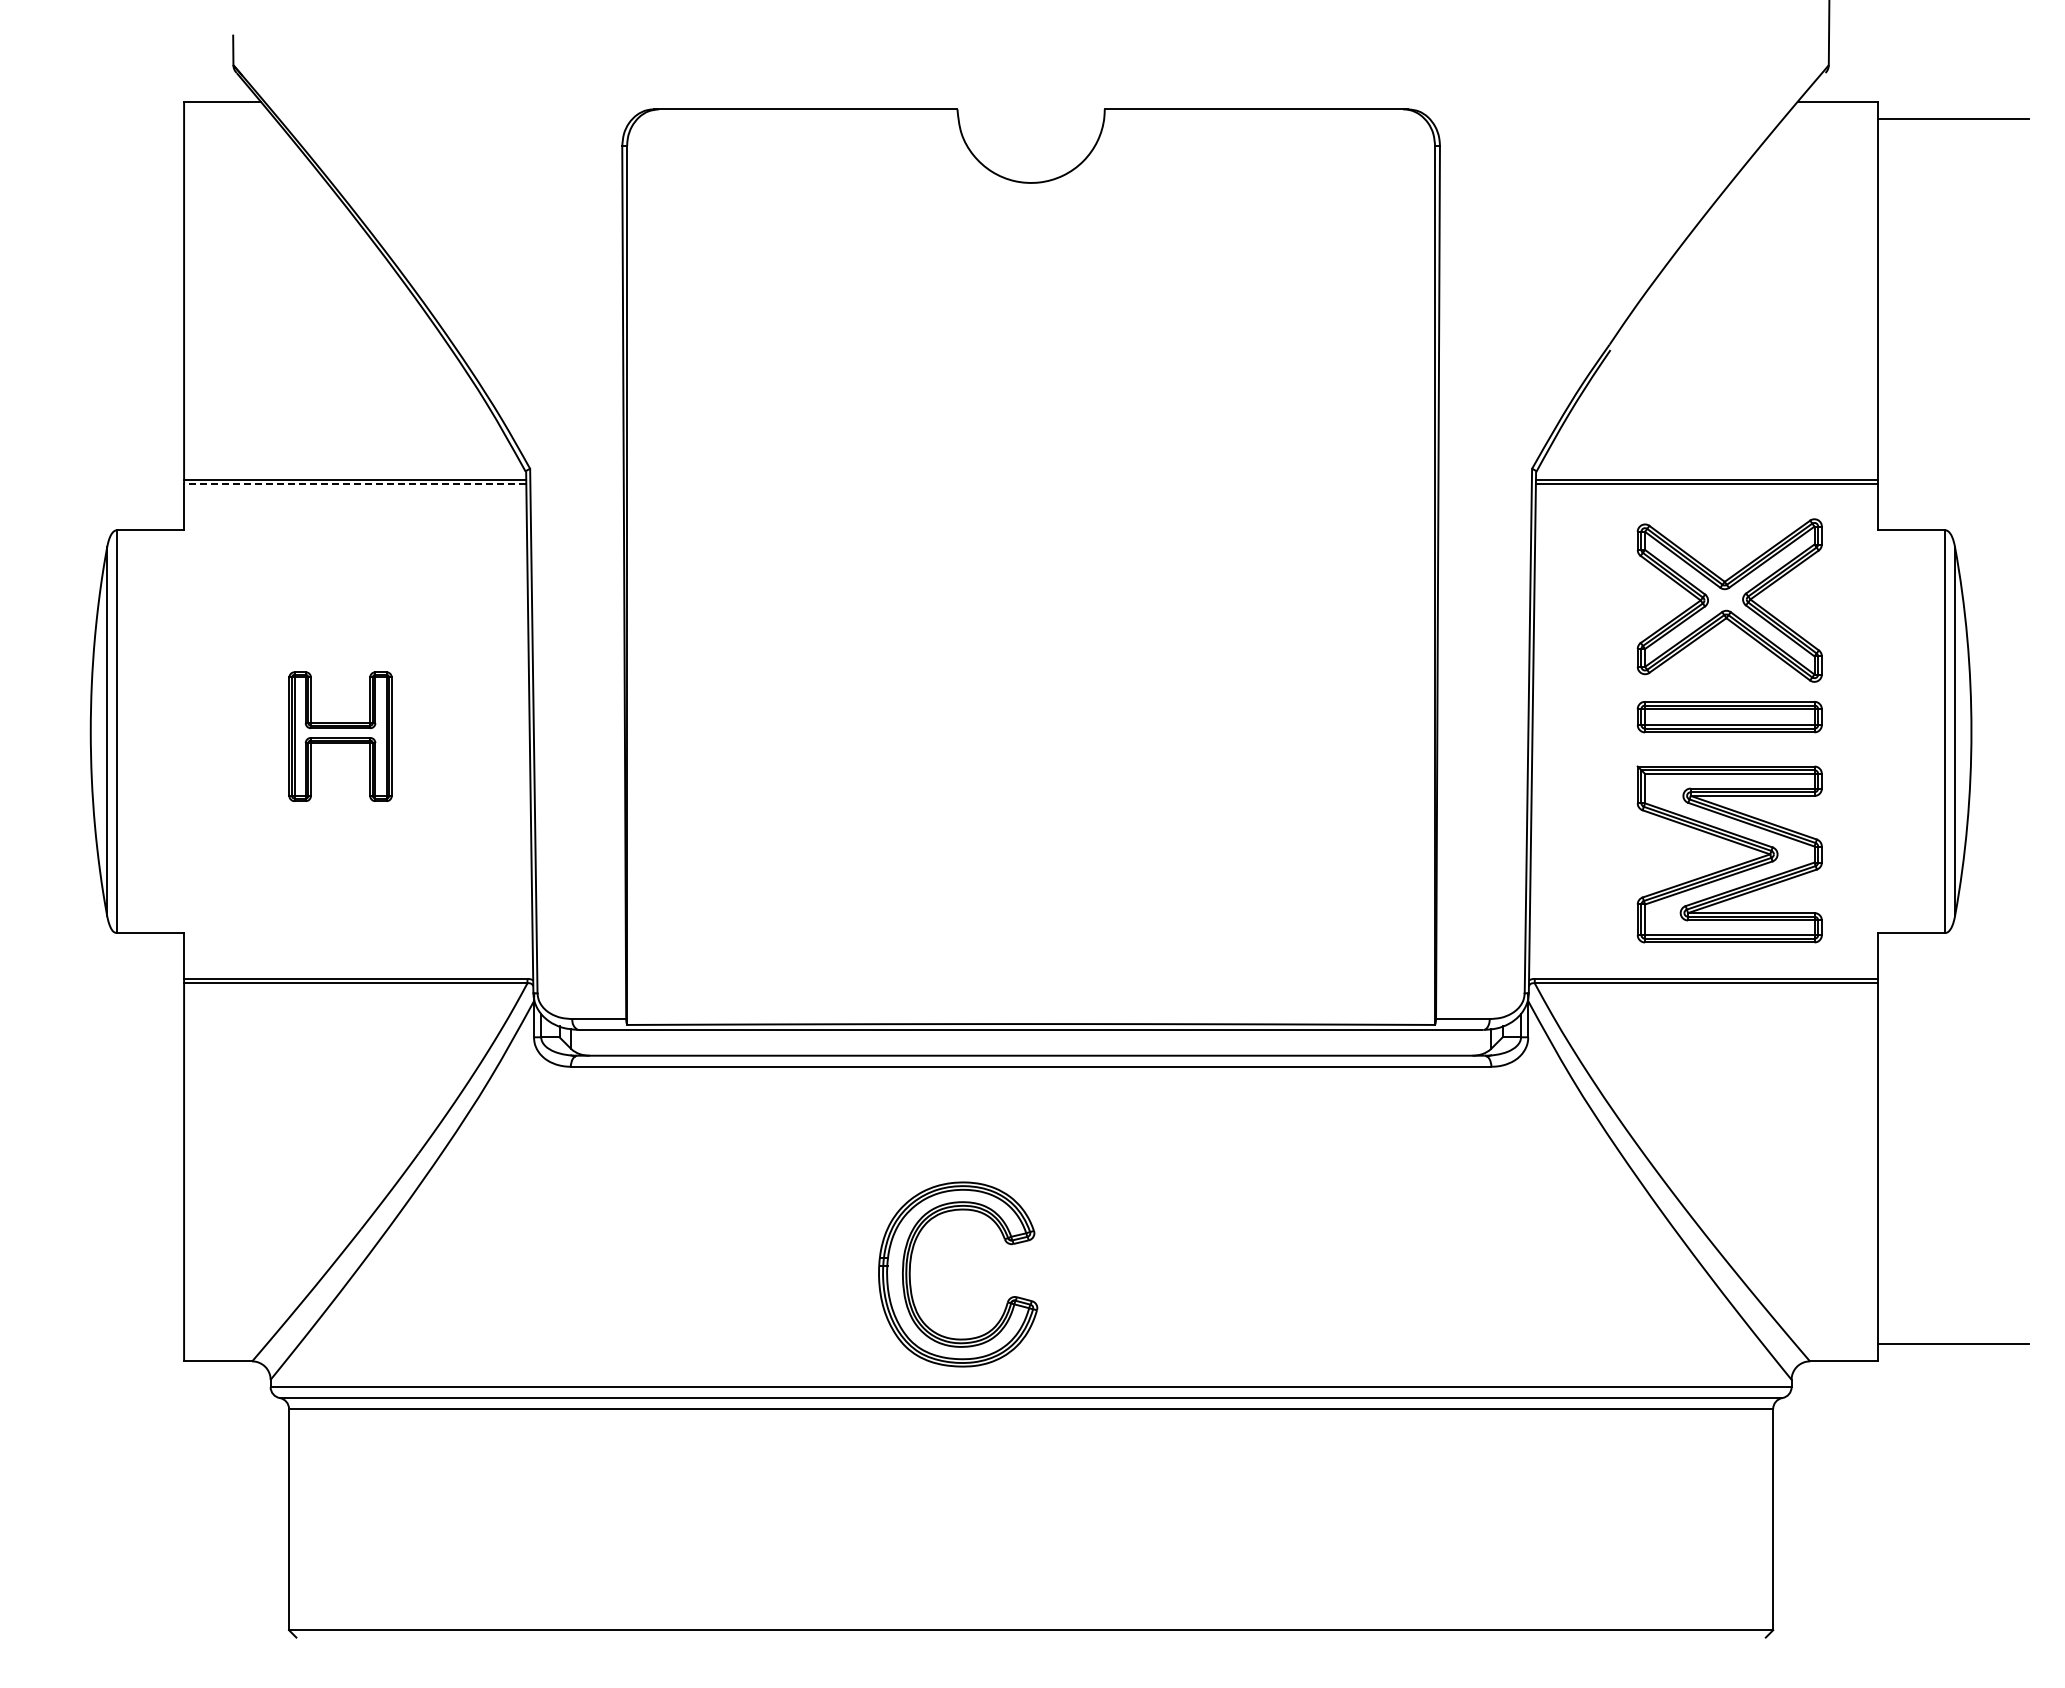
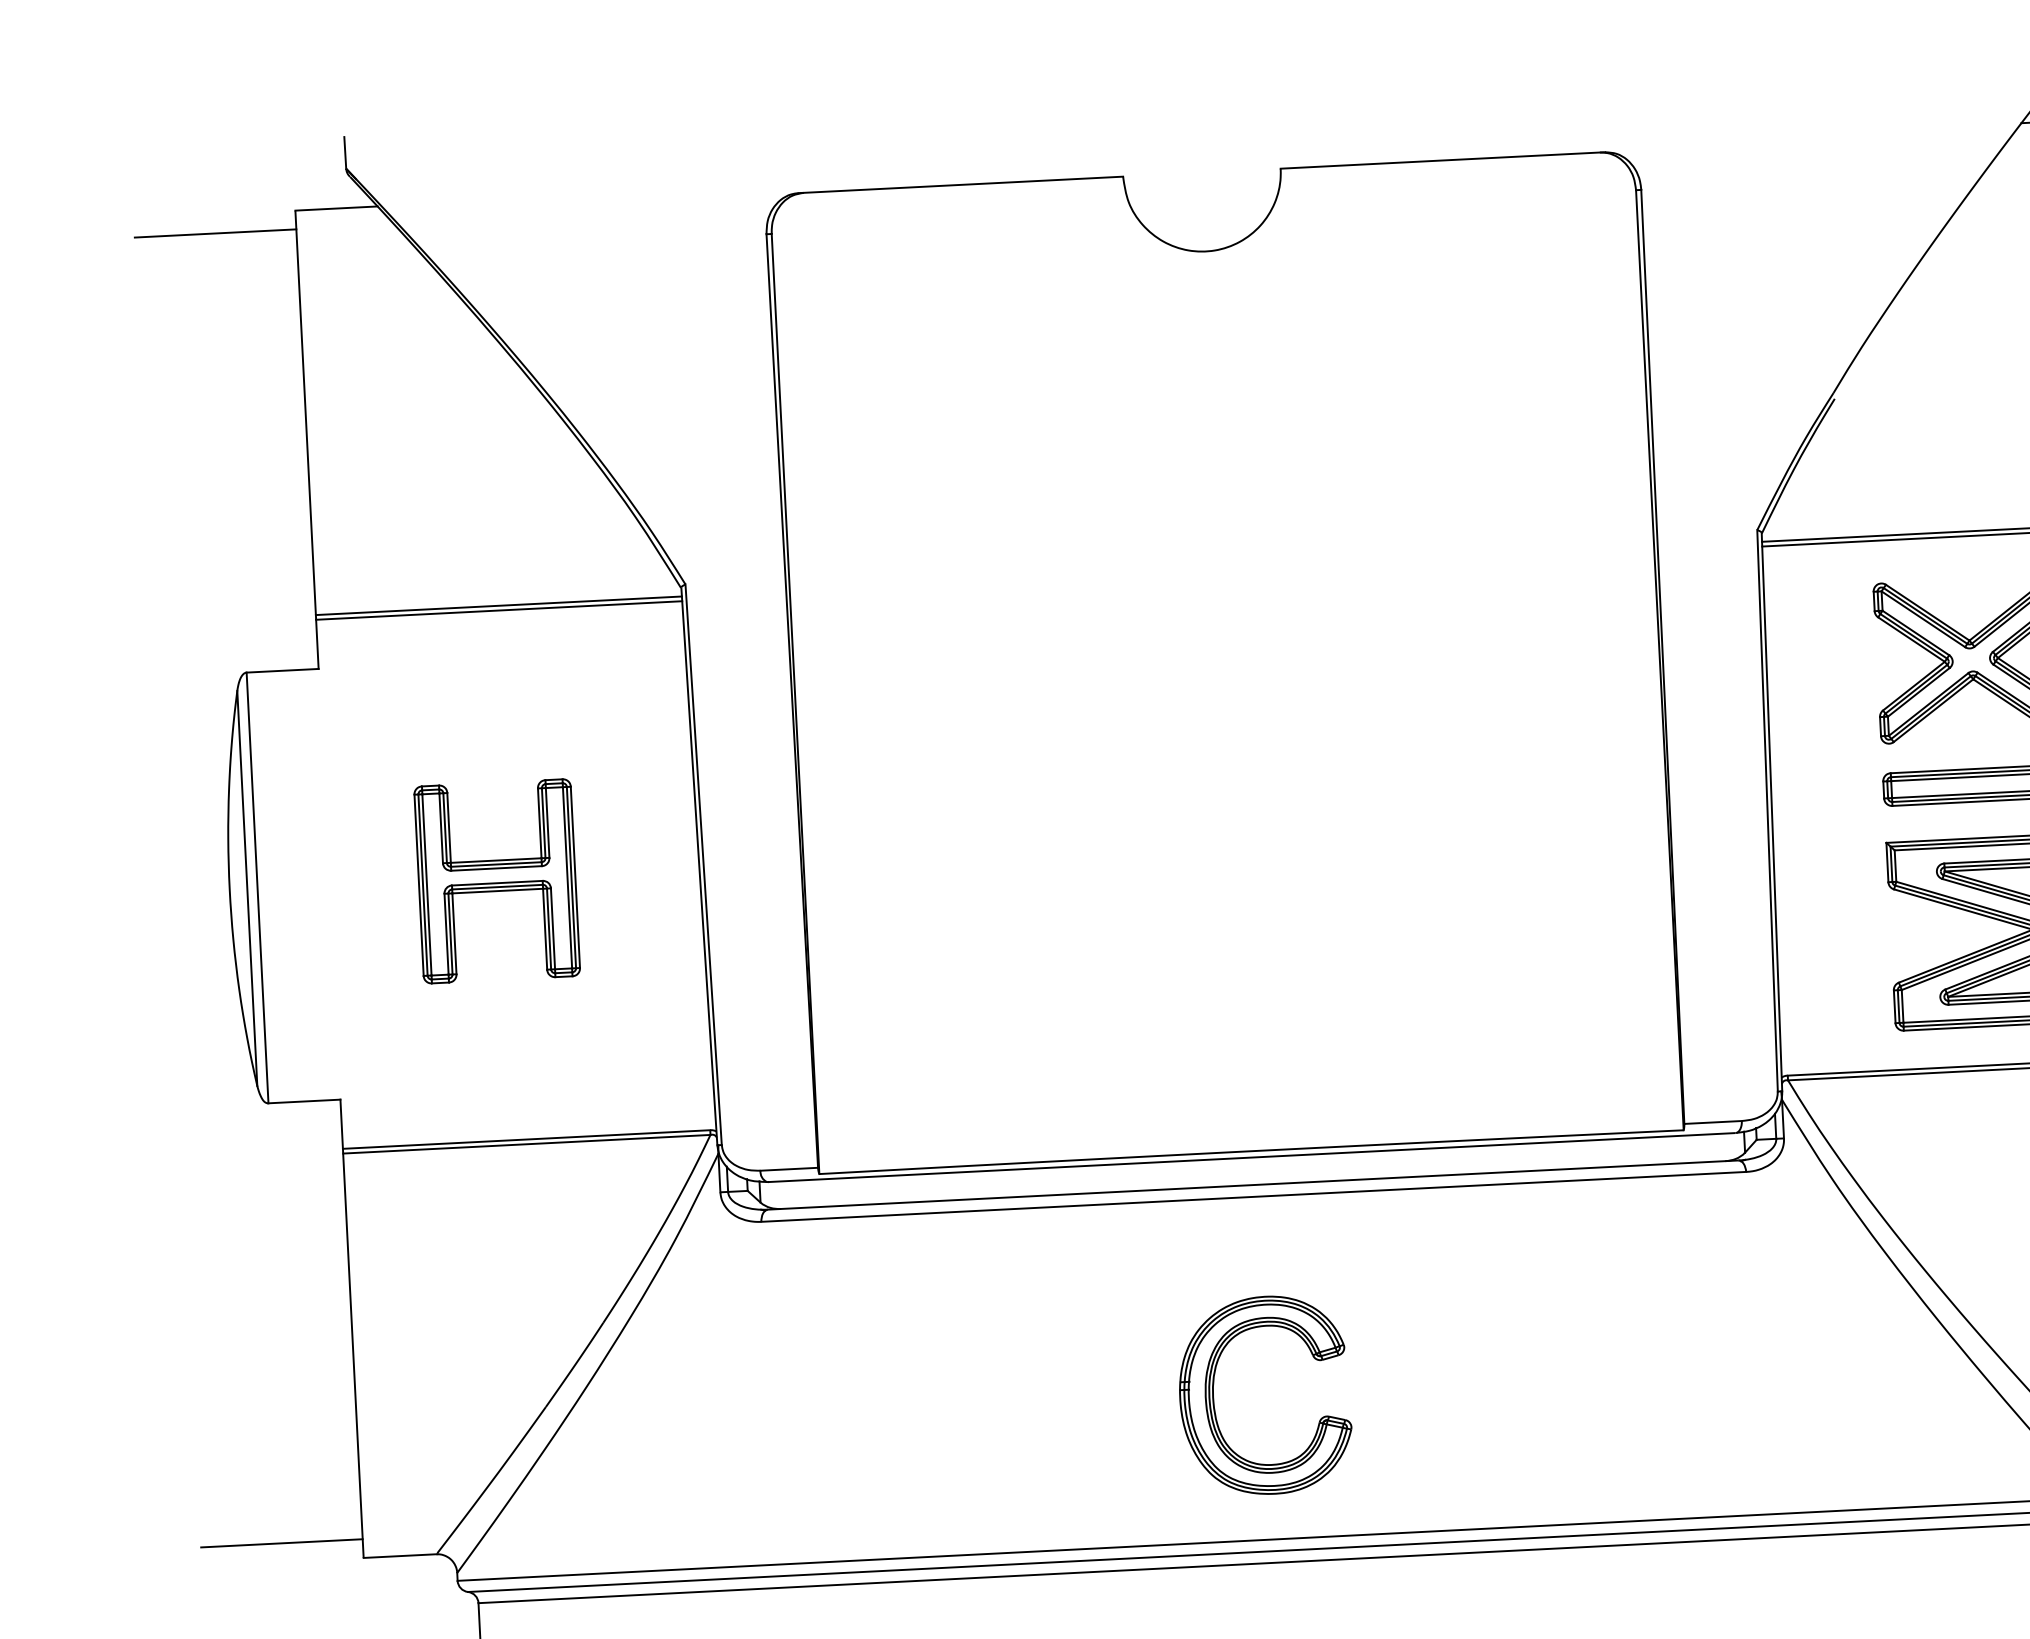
line: (108, 119) -> (215, 233), added
line: (354, 484) -> (498, 610), dashed -> solid
part: (340, 736) -> (497, 881), size x1.43
part: (910, 1274) -> (1213, 1398), moved
line: (108, 1343) -> (281, 1542), added

